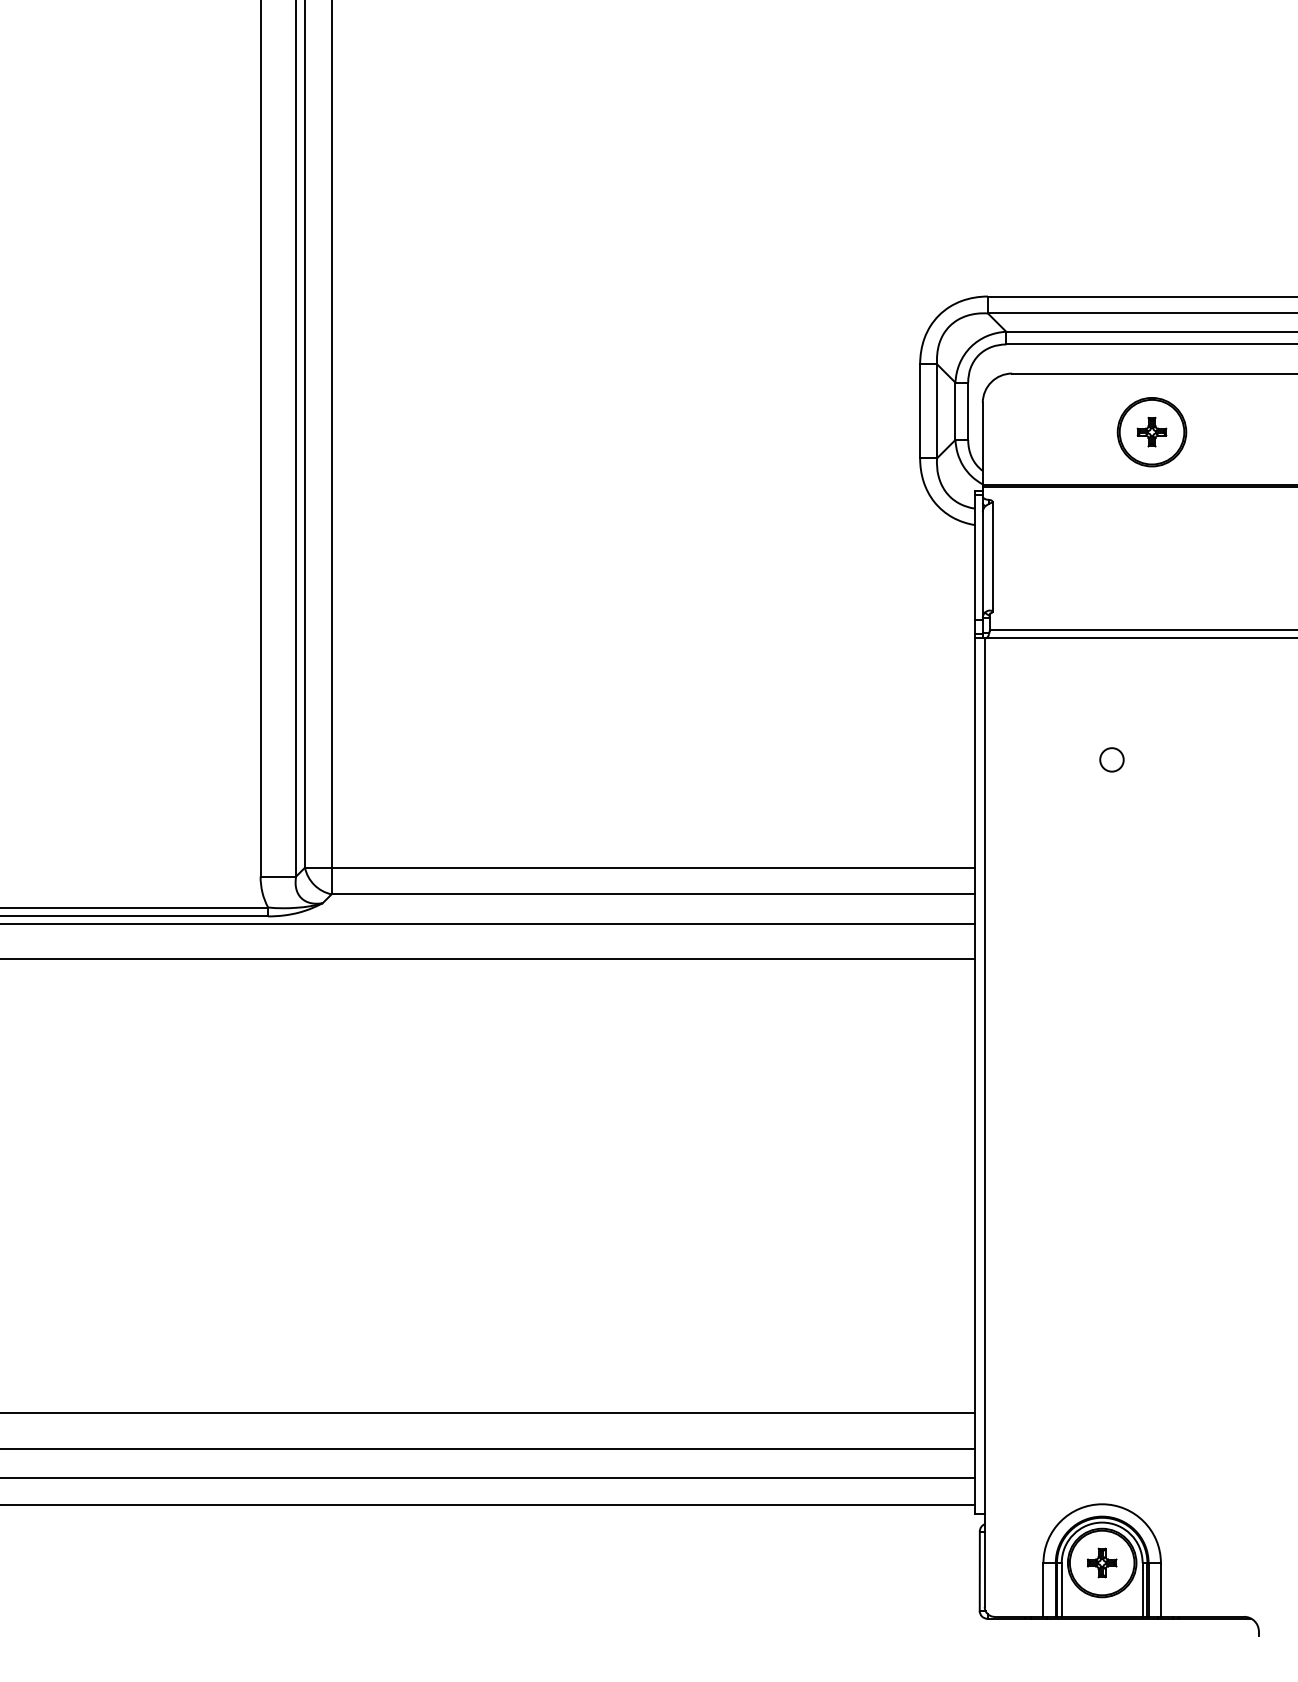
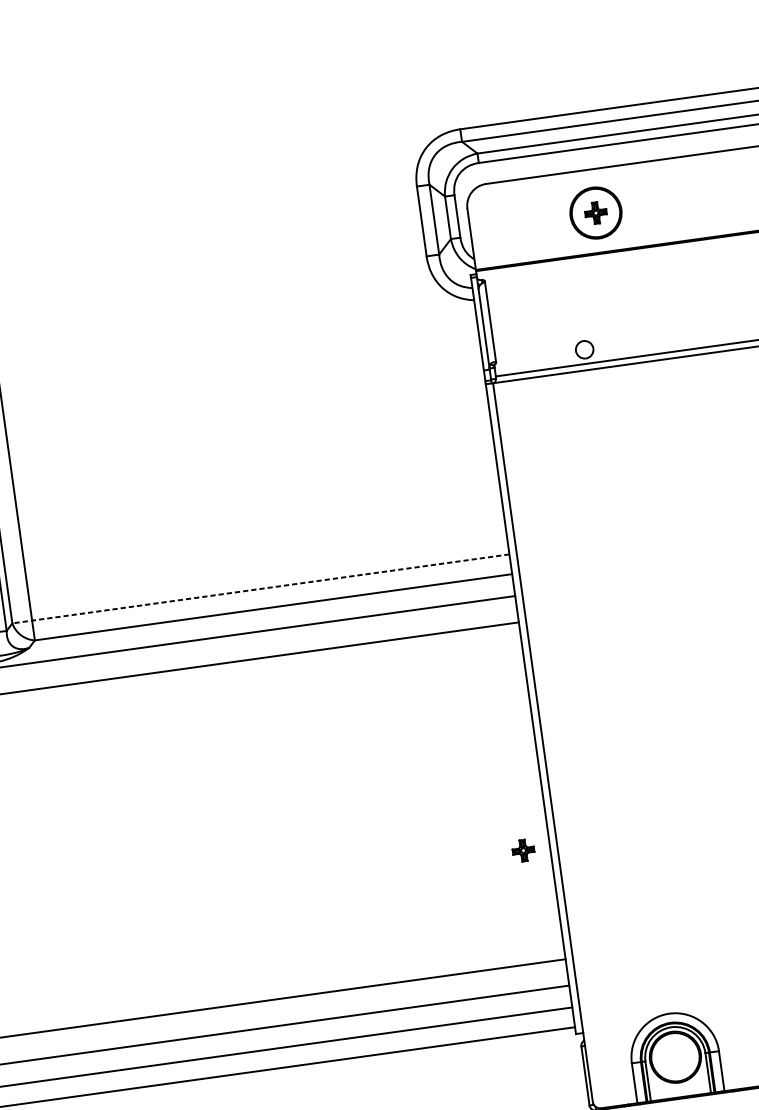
circle: (1111, 759) -> (584, 349), moved
line: (640, 867) -> (261, 588), solid -> dashed
part: (1102, 1562) -> (523, 850), moved

